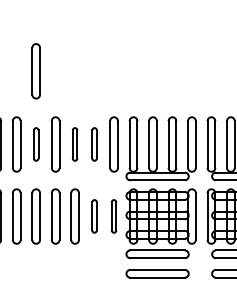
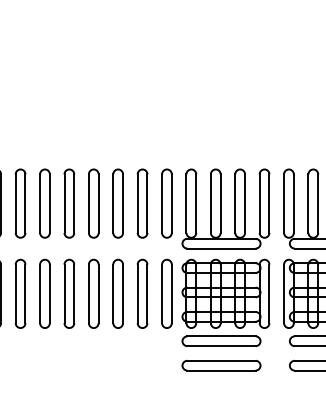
part: (36, 70) -> (69, 111), removed
part: (36, 144) -> (69, 203), size x1.67
part: (74, 144) -> (117, 203), size x1.67
part: (94, 144) -> (142, 203), size x1.67
part: (94, 216) -> (142, 293), size x1.67
part: (113, 216) -> (166, 293), size x1.67

